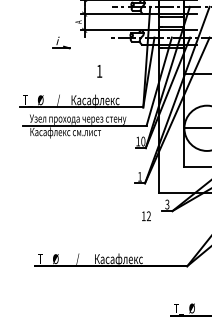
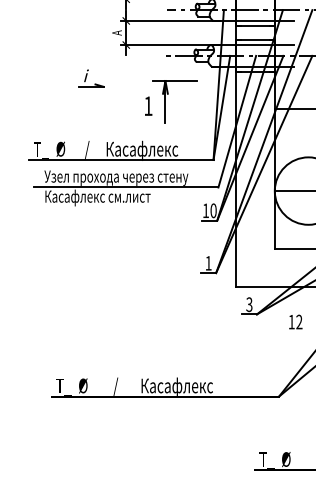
part: (61, 42) -> (91, 78), moved
part: (117, 67) -> (175, 100), added
text: (146, 216) -> (295, 322), moved

